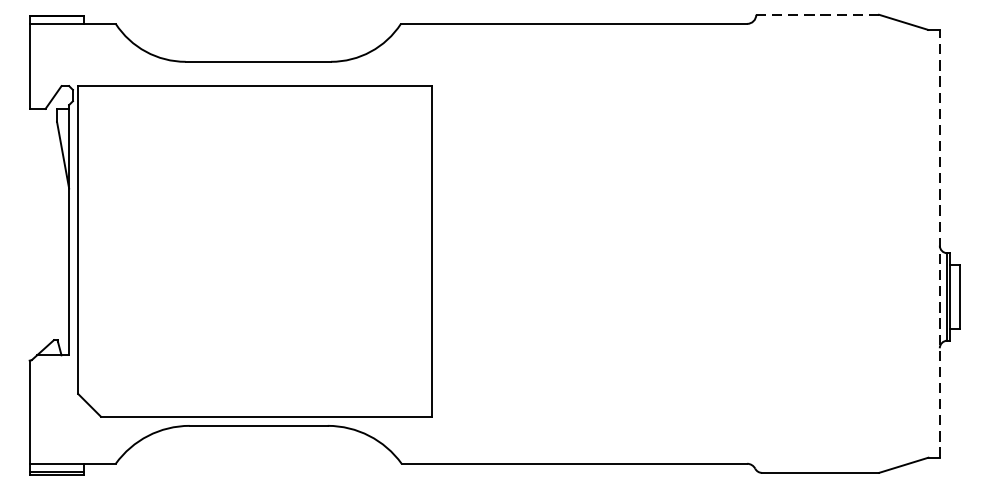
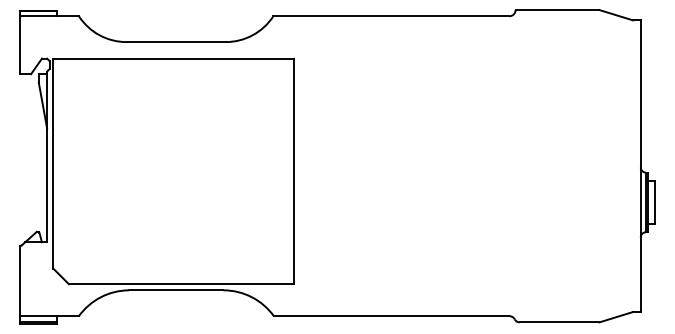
line: (817, 15) -> (557, 10), dashed -> solid
line: (939, 244) -> (640, 166), dashed -> solid

